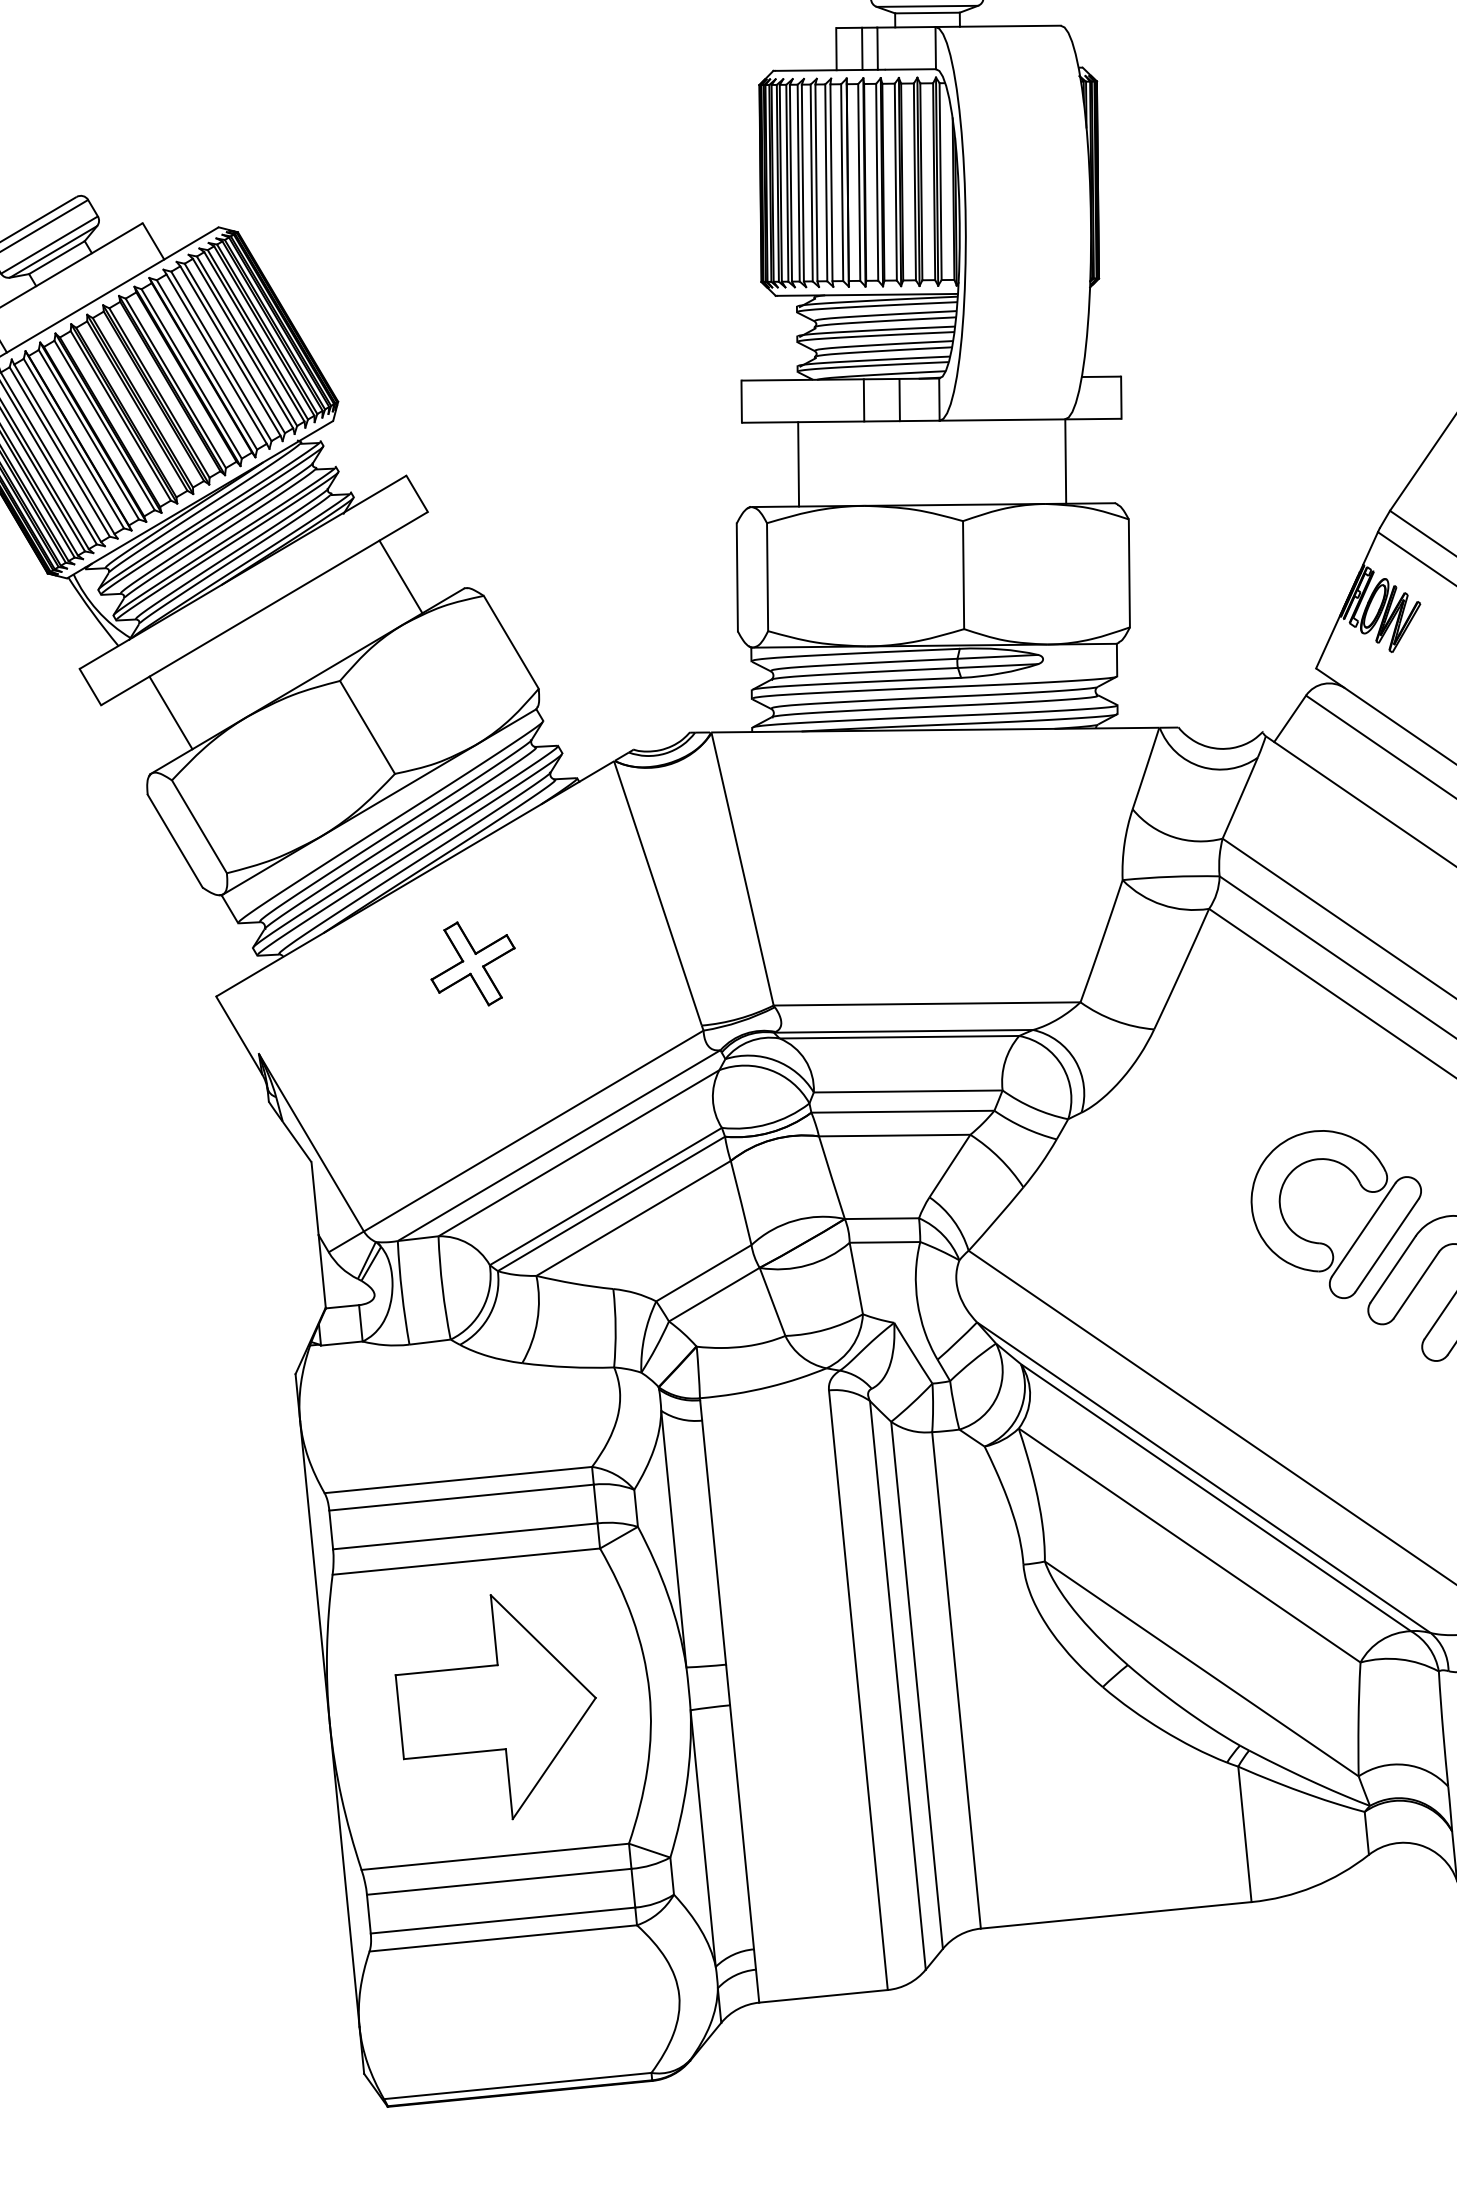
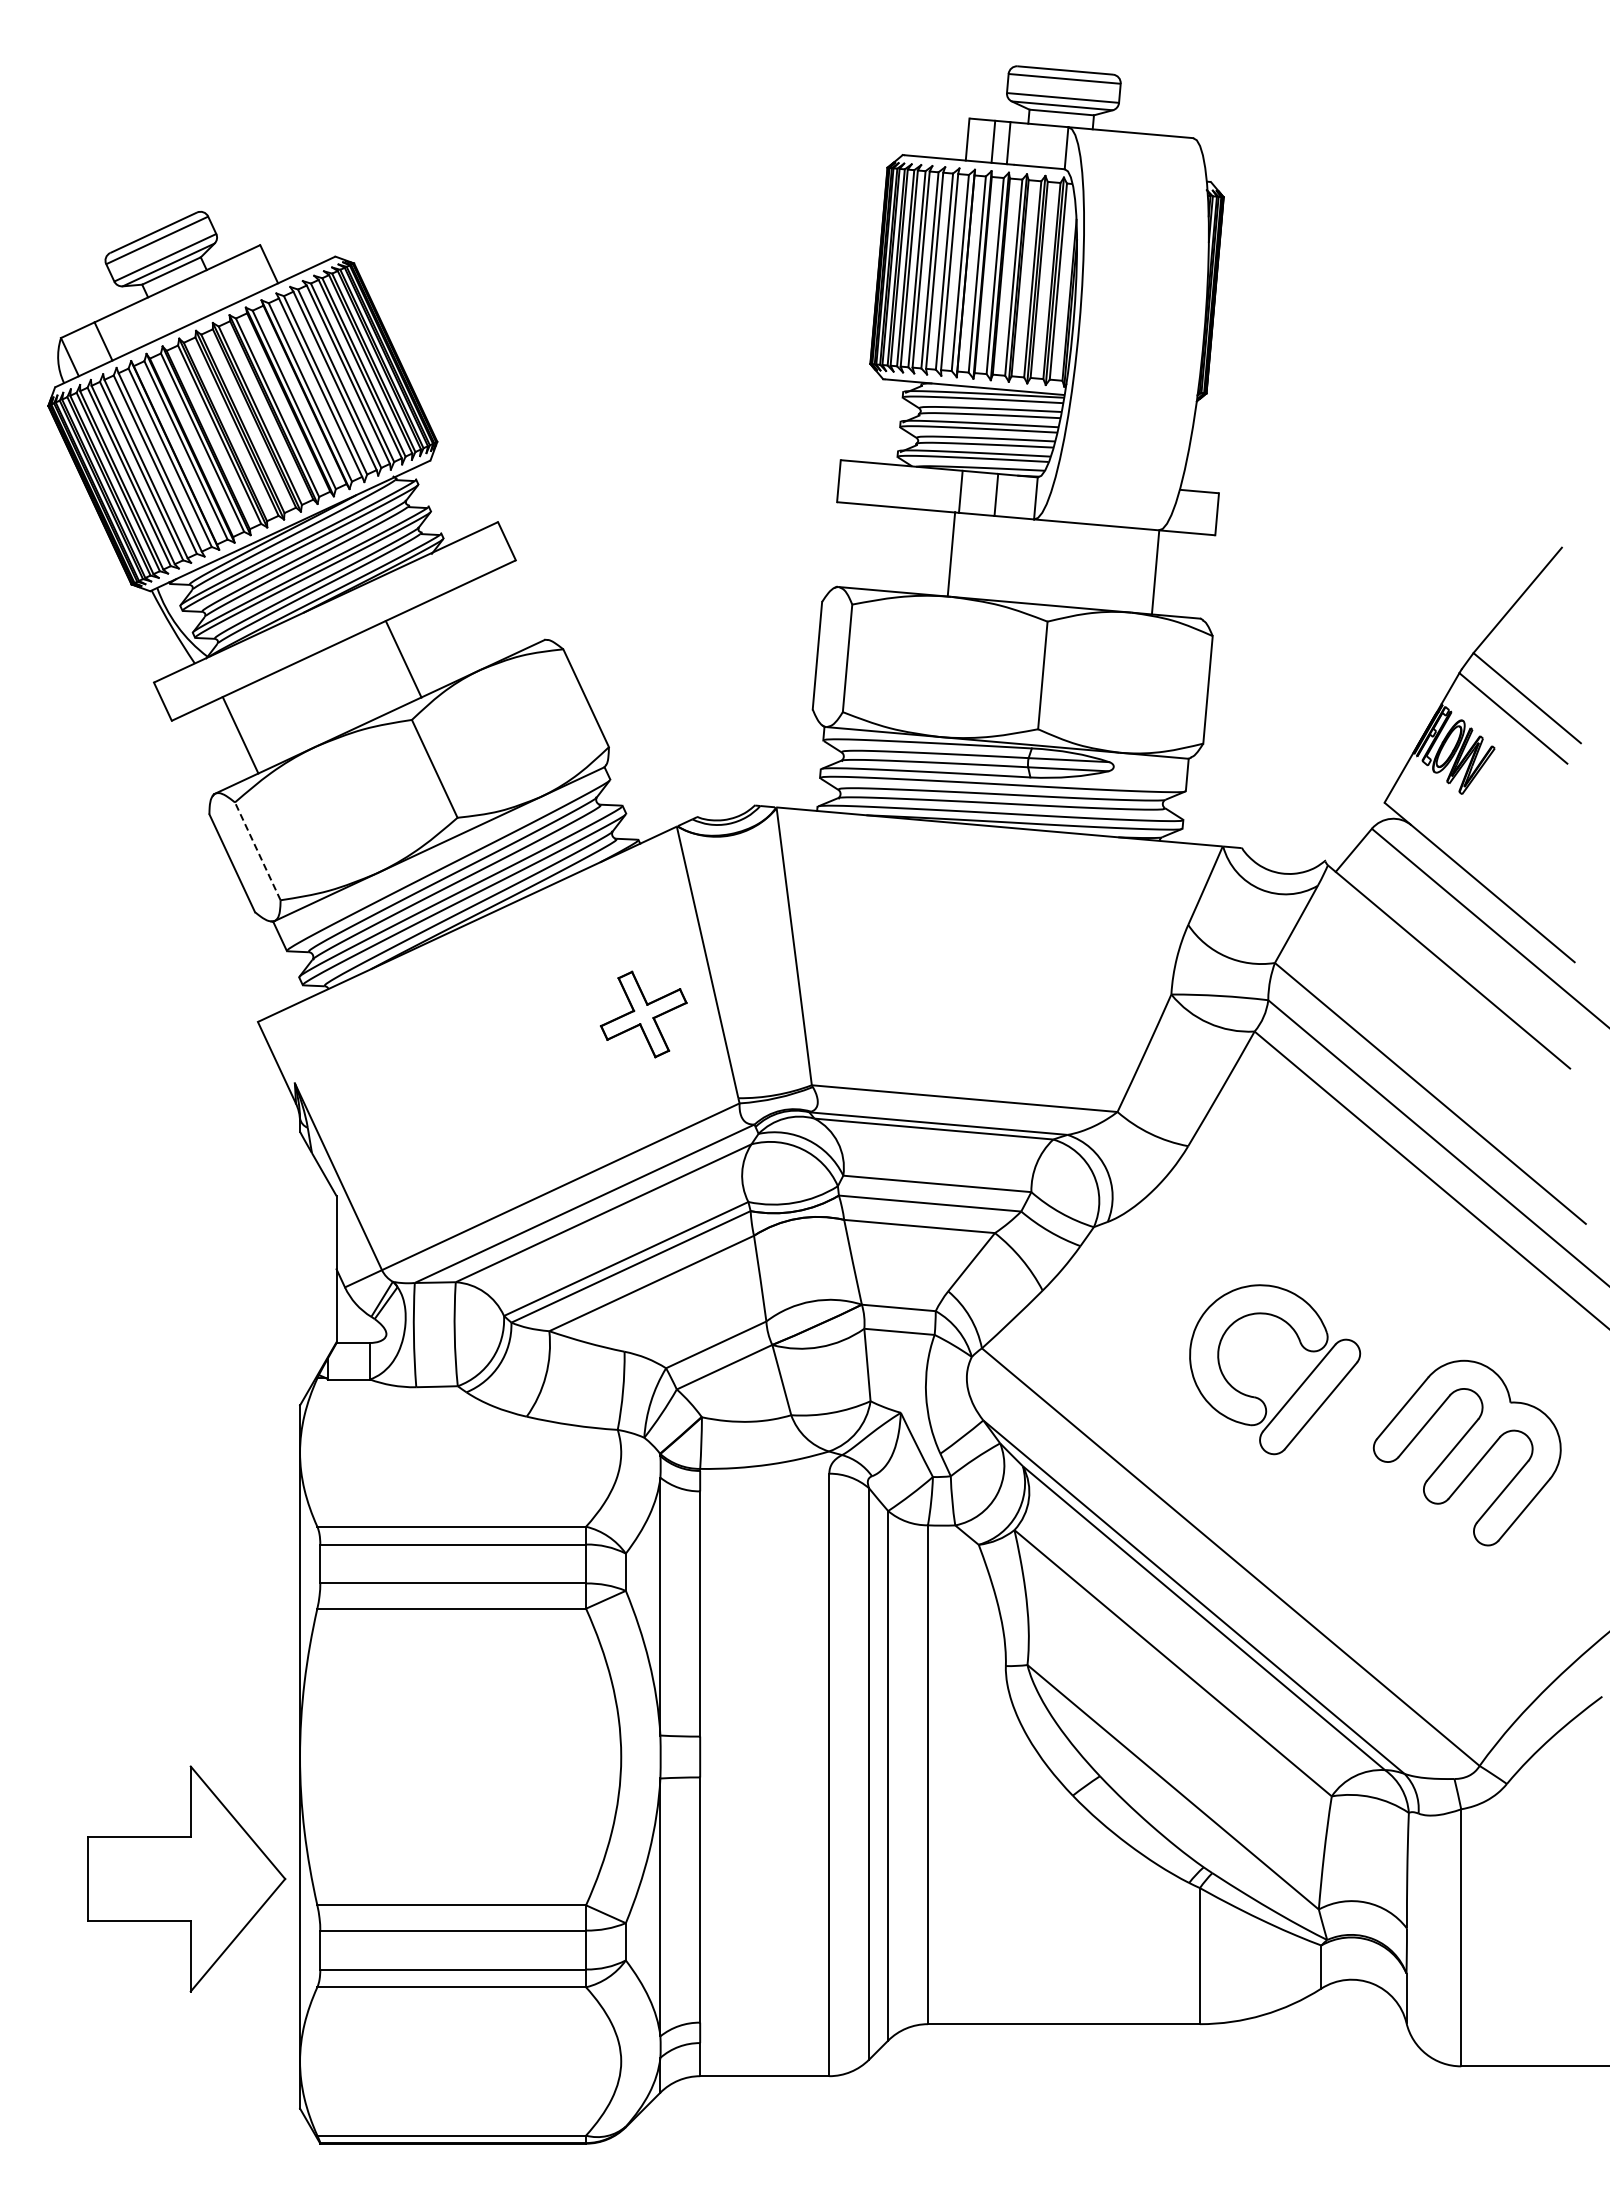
line: (798, 464) -> (951, 554), moved
line: (400, 577) -> (403, 659), moved
line: (199, 826) -> (257, 851), solid -> dashed
part: (472, 963) -> (643, 1014), moved
part: (1361, 1231) -> (1296, 1389), moved
part: (497, 1707) -> (186, 1878), moved

